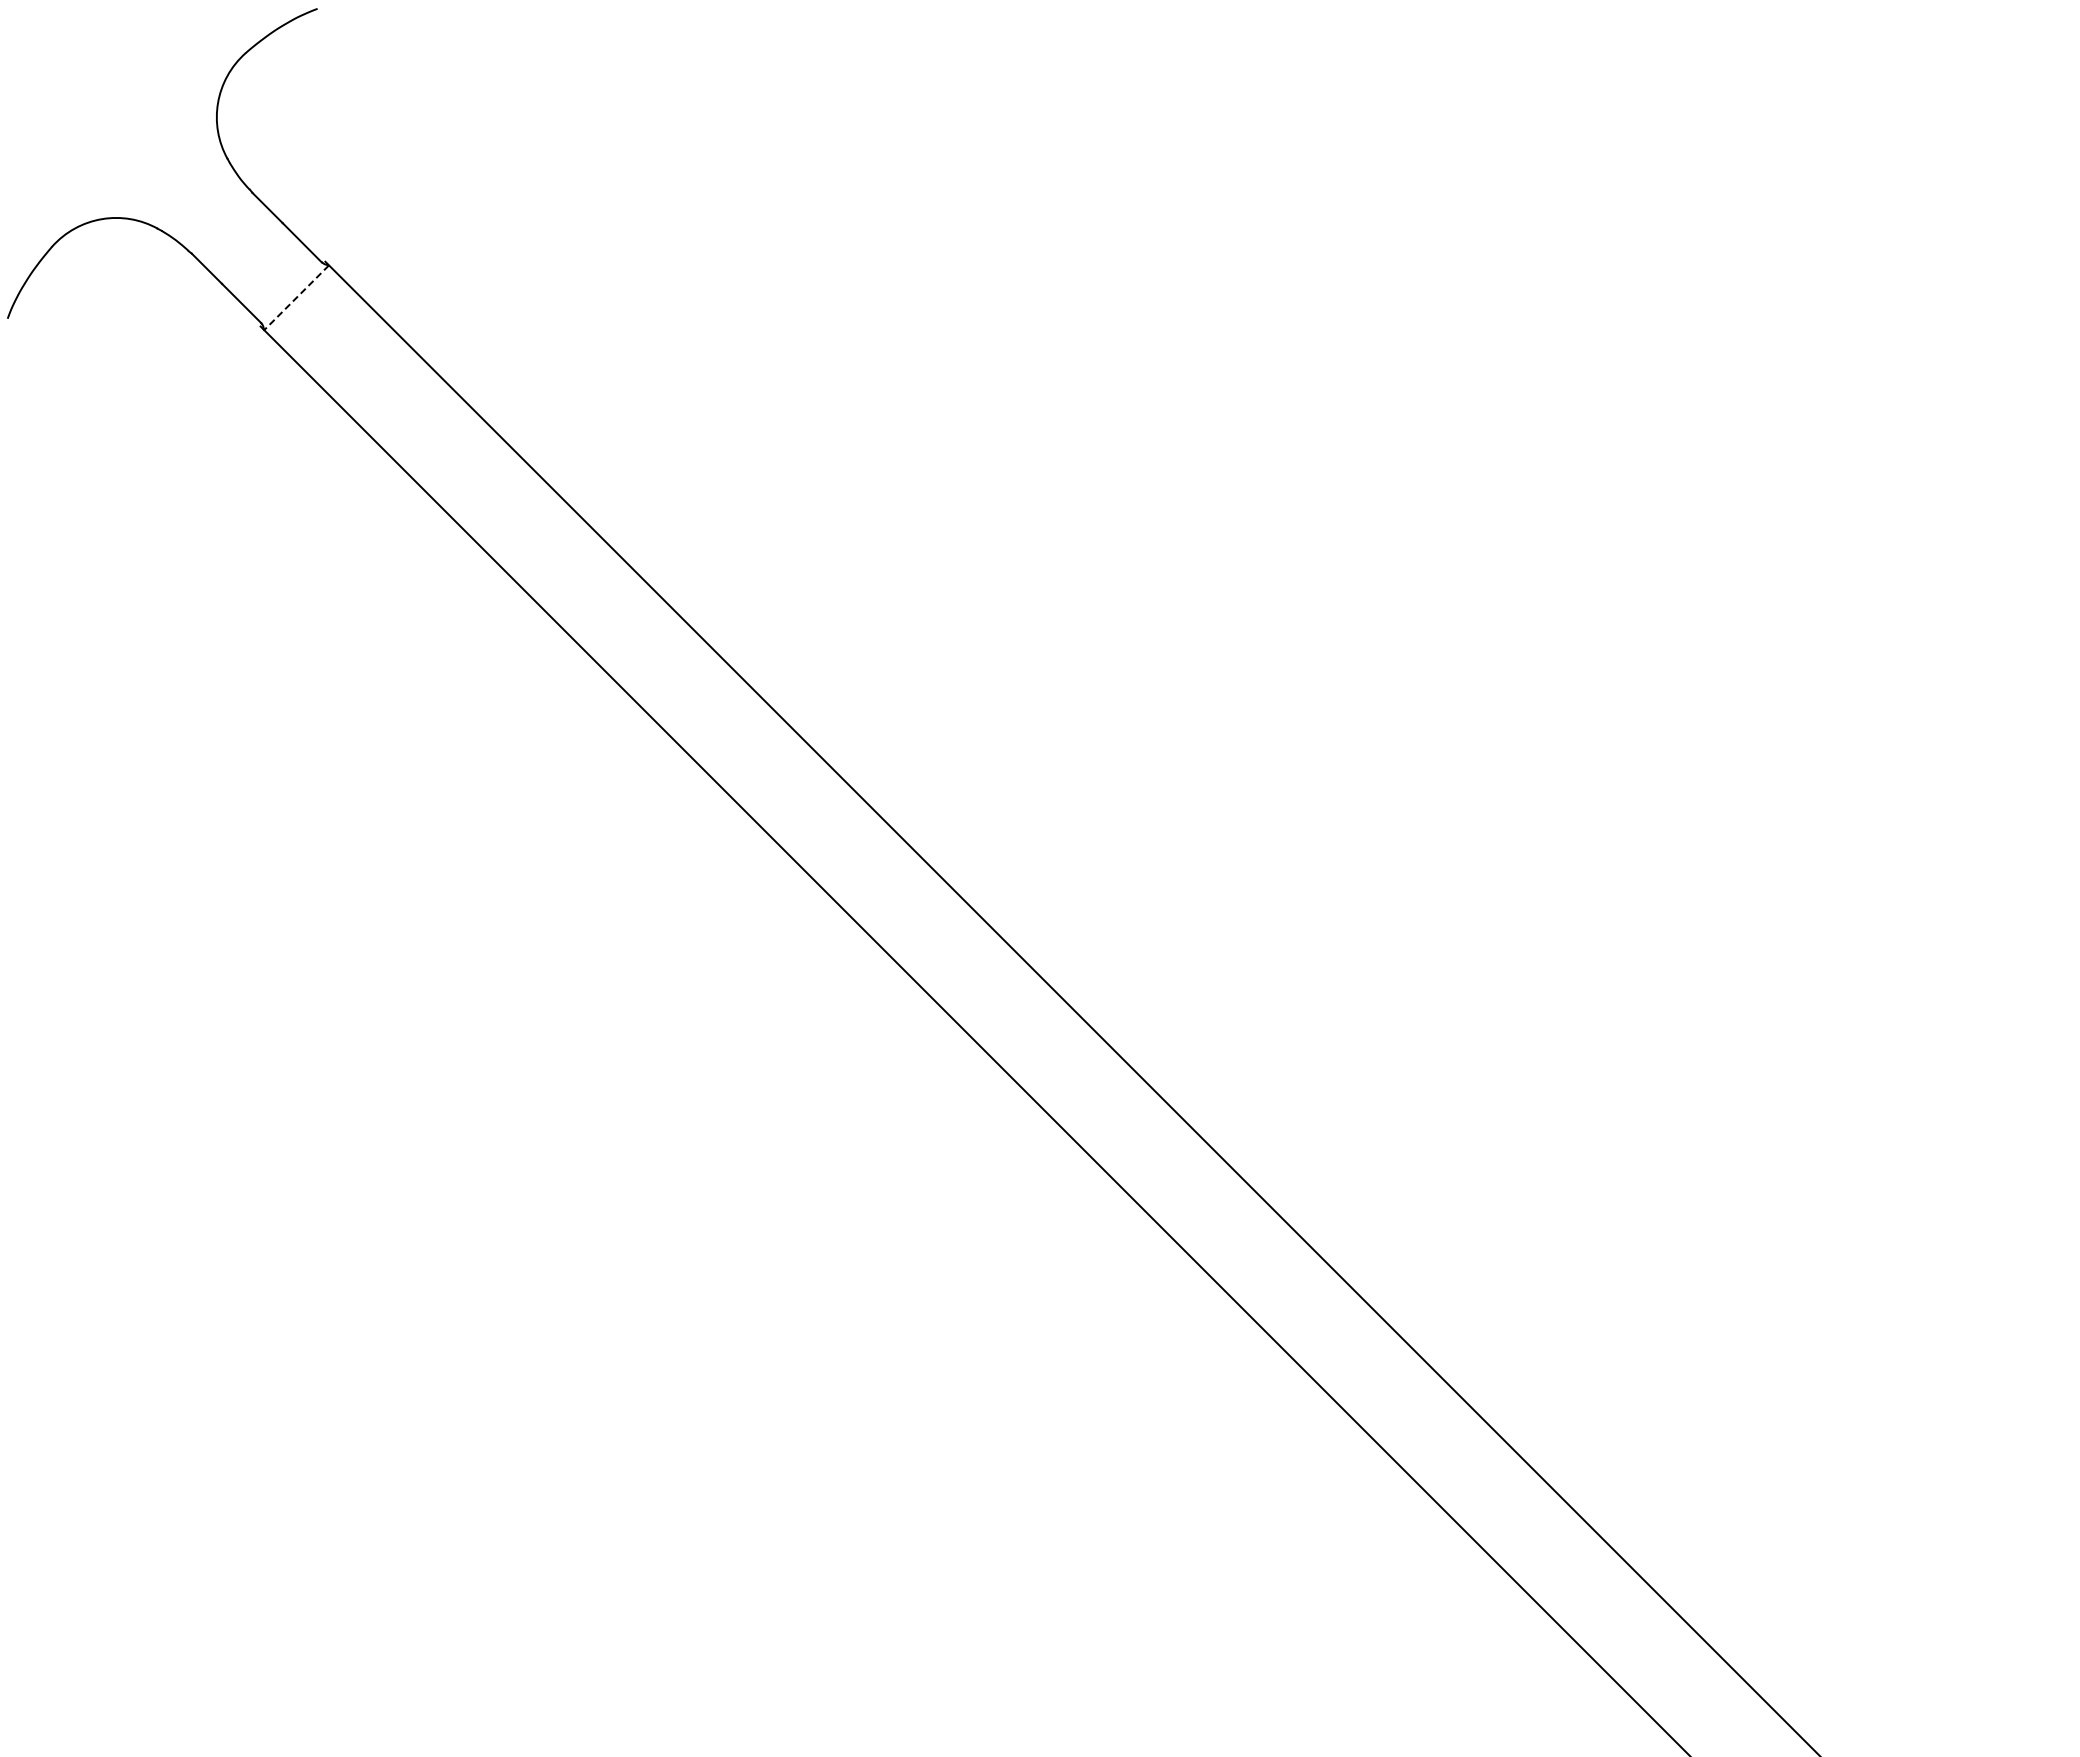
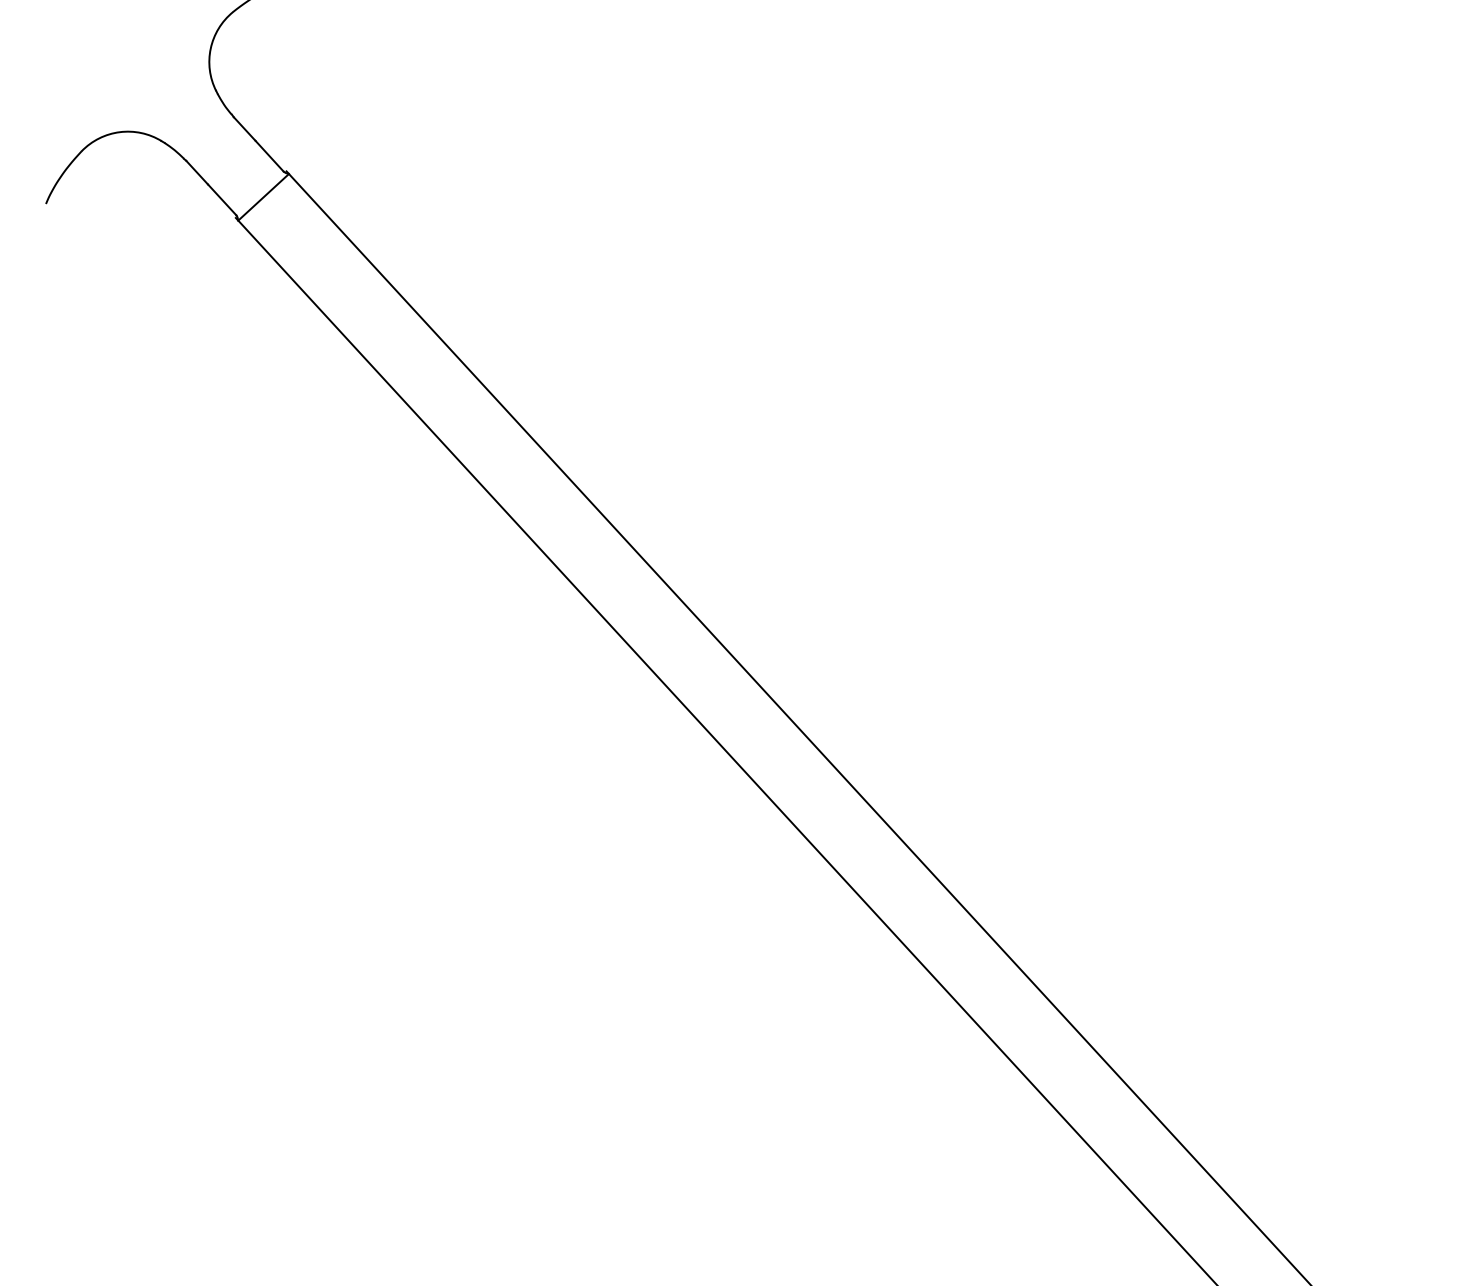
line: (296, 297) -> (263, 197), dashed -> solid

